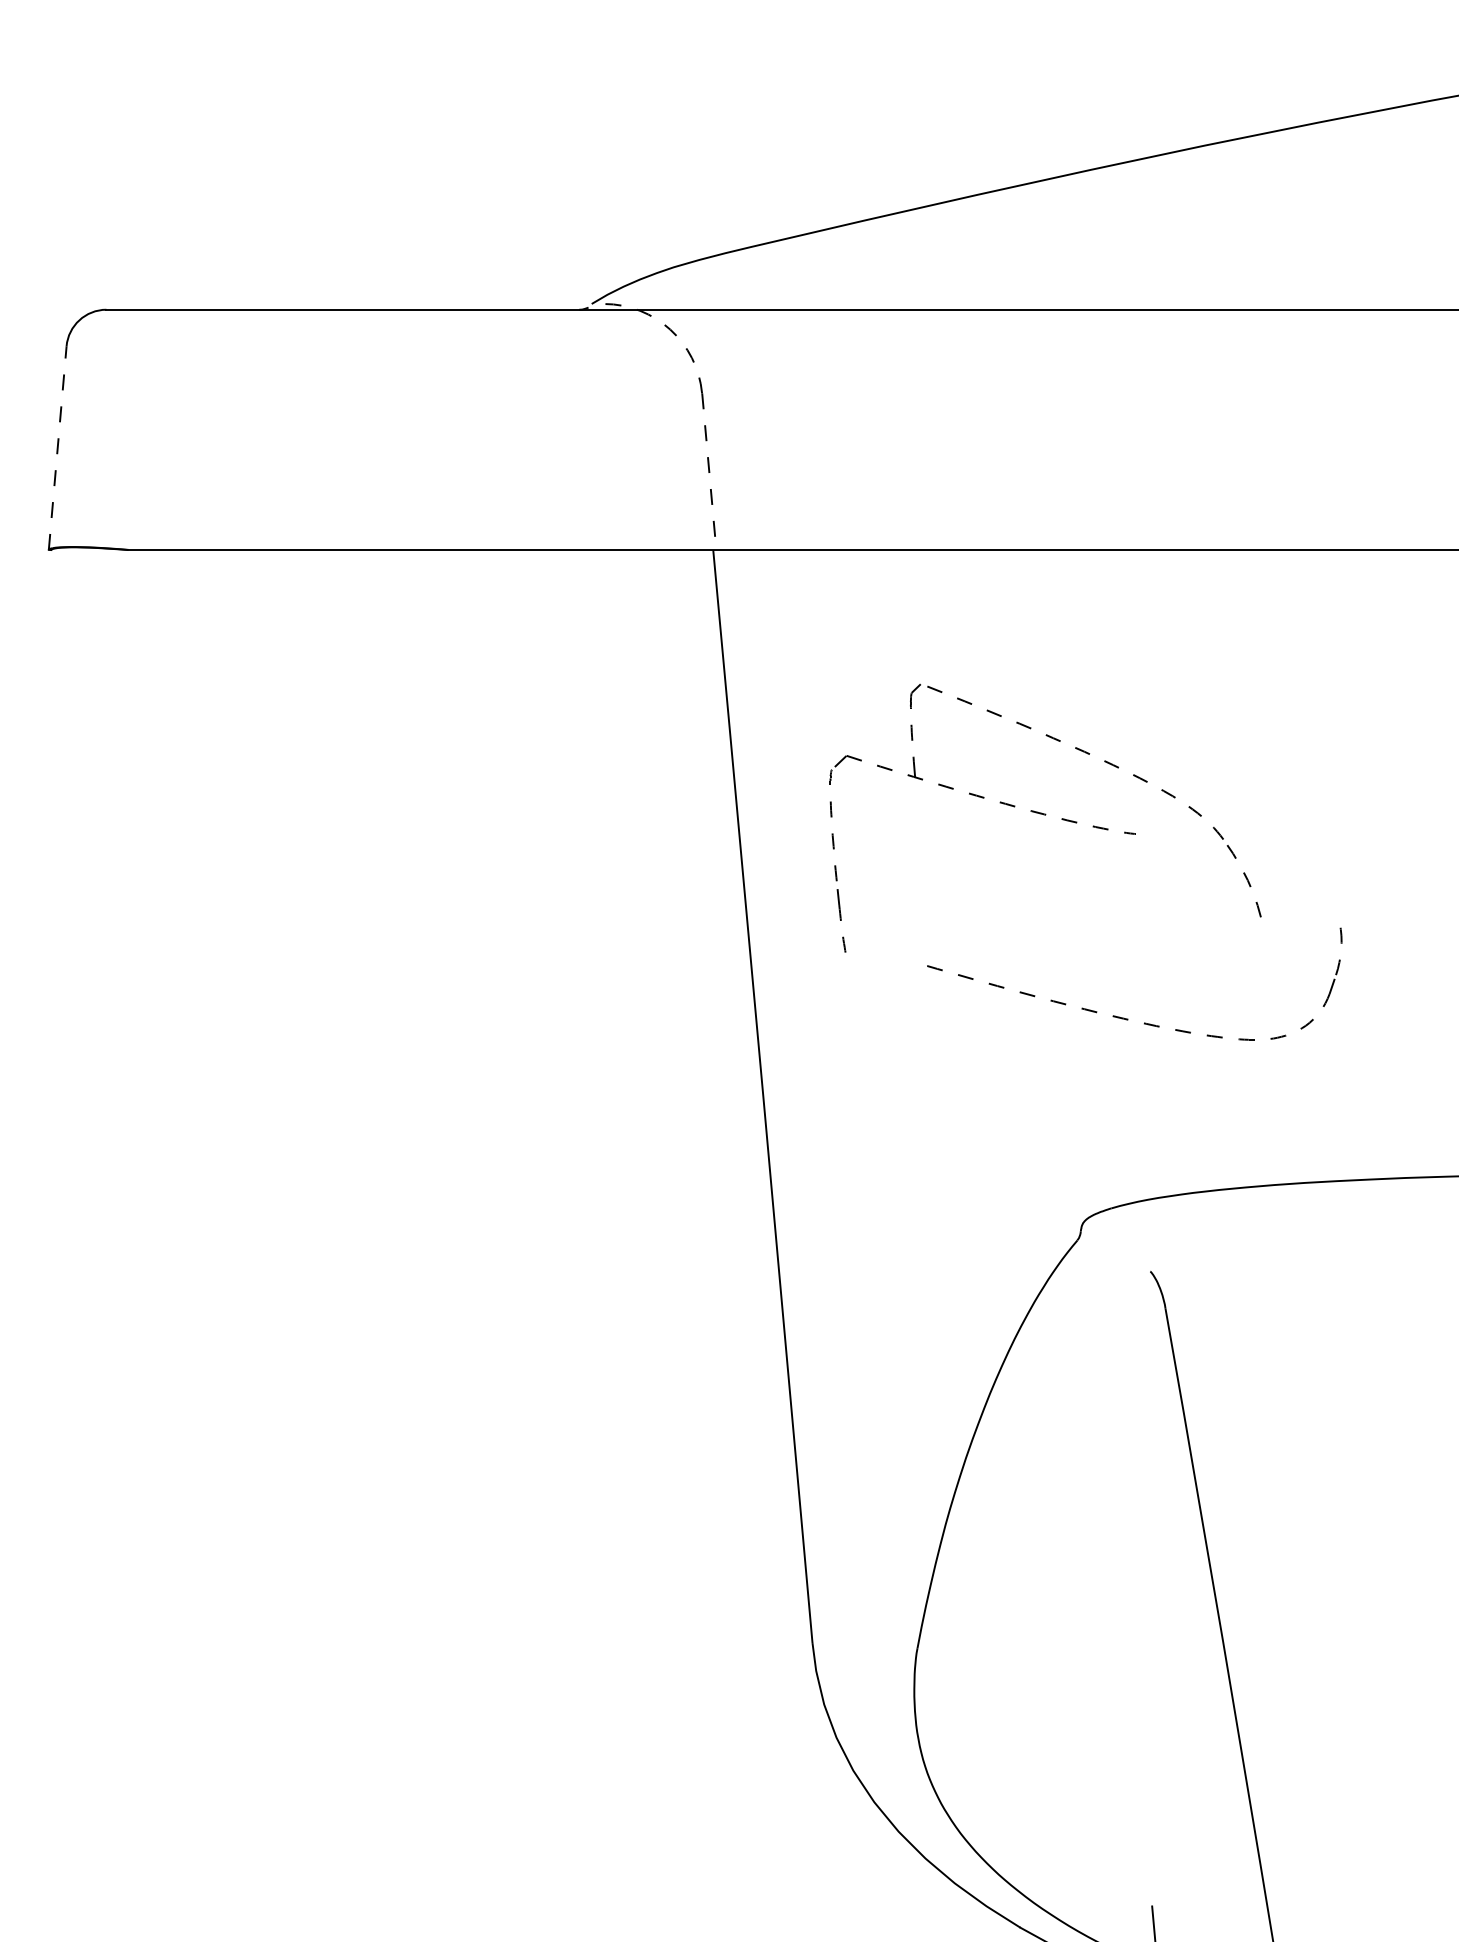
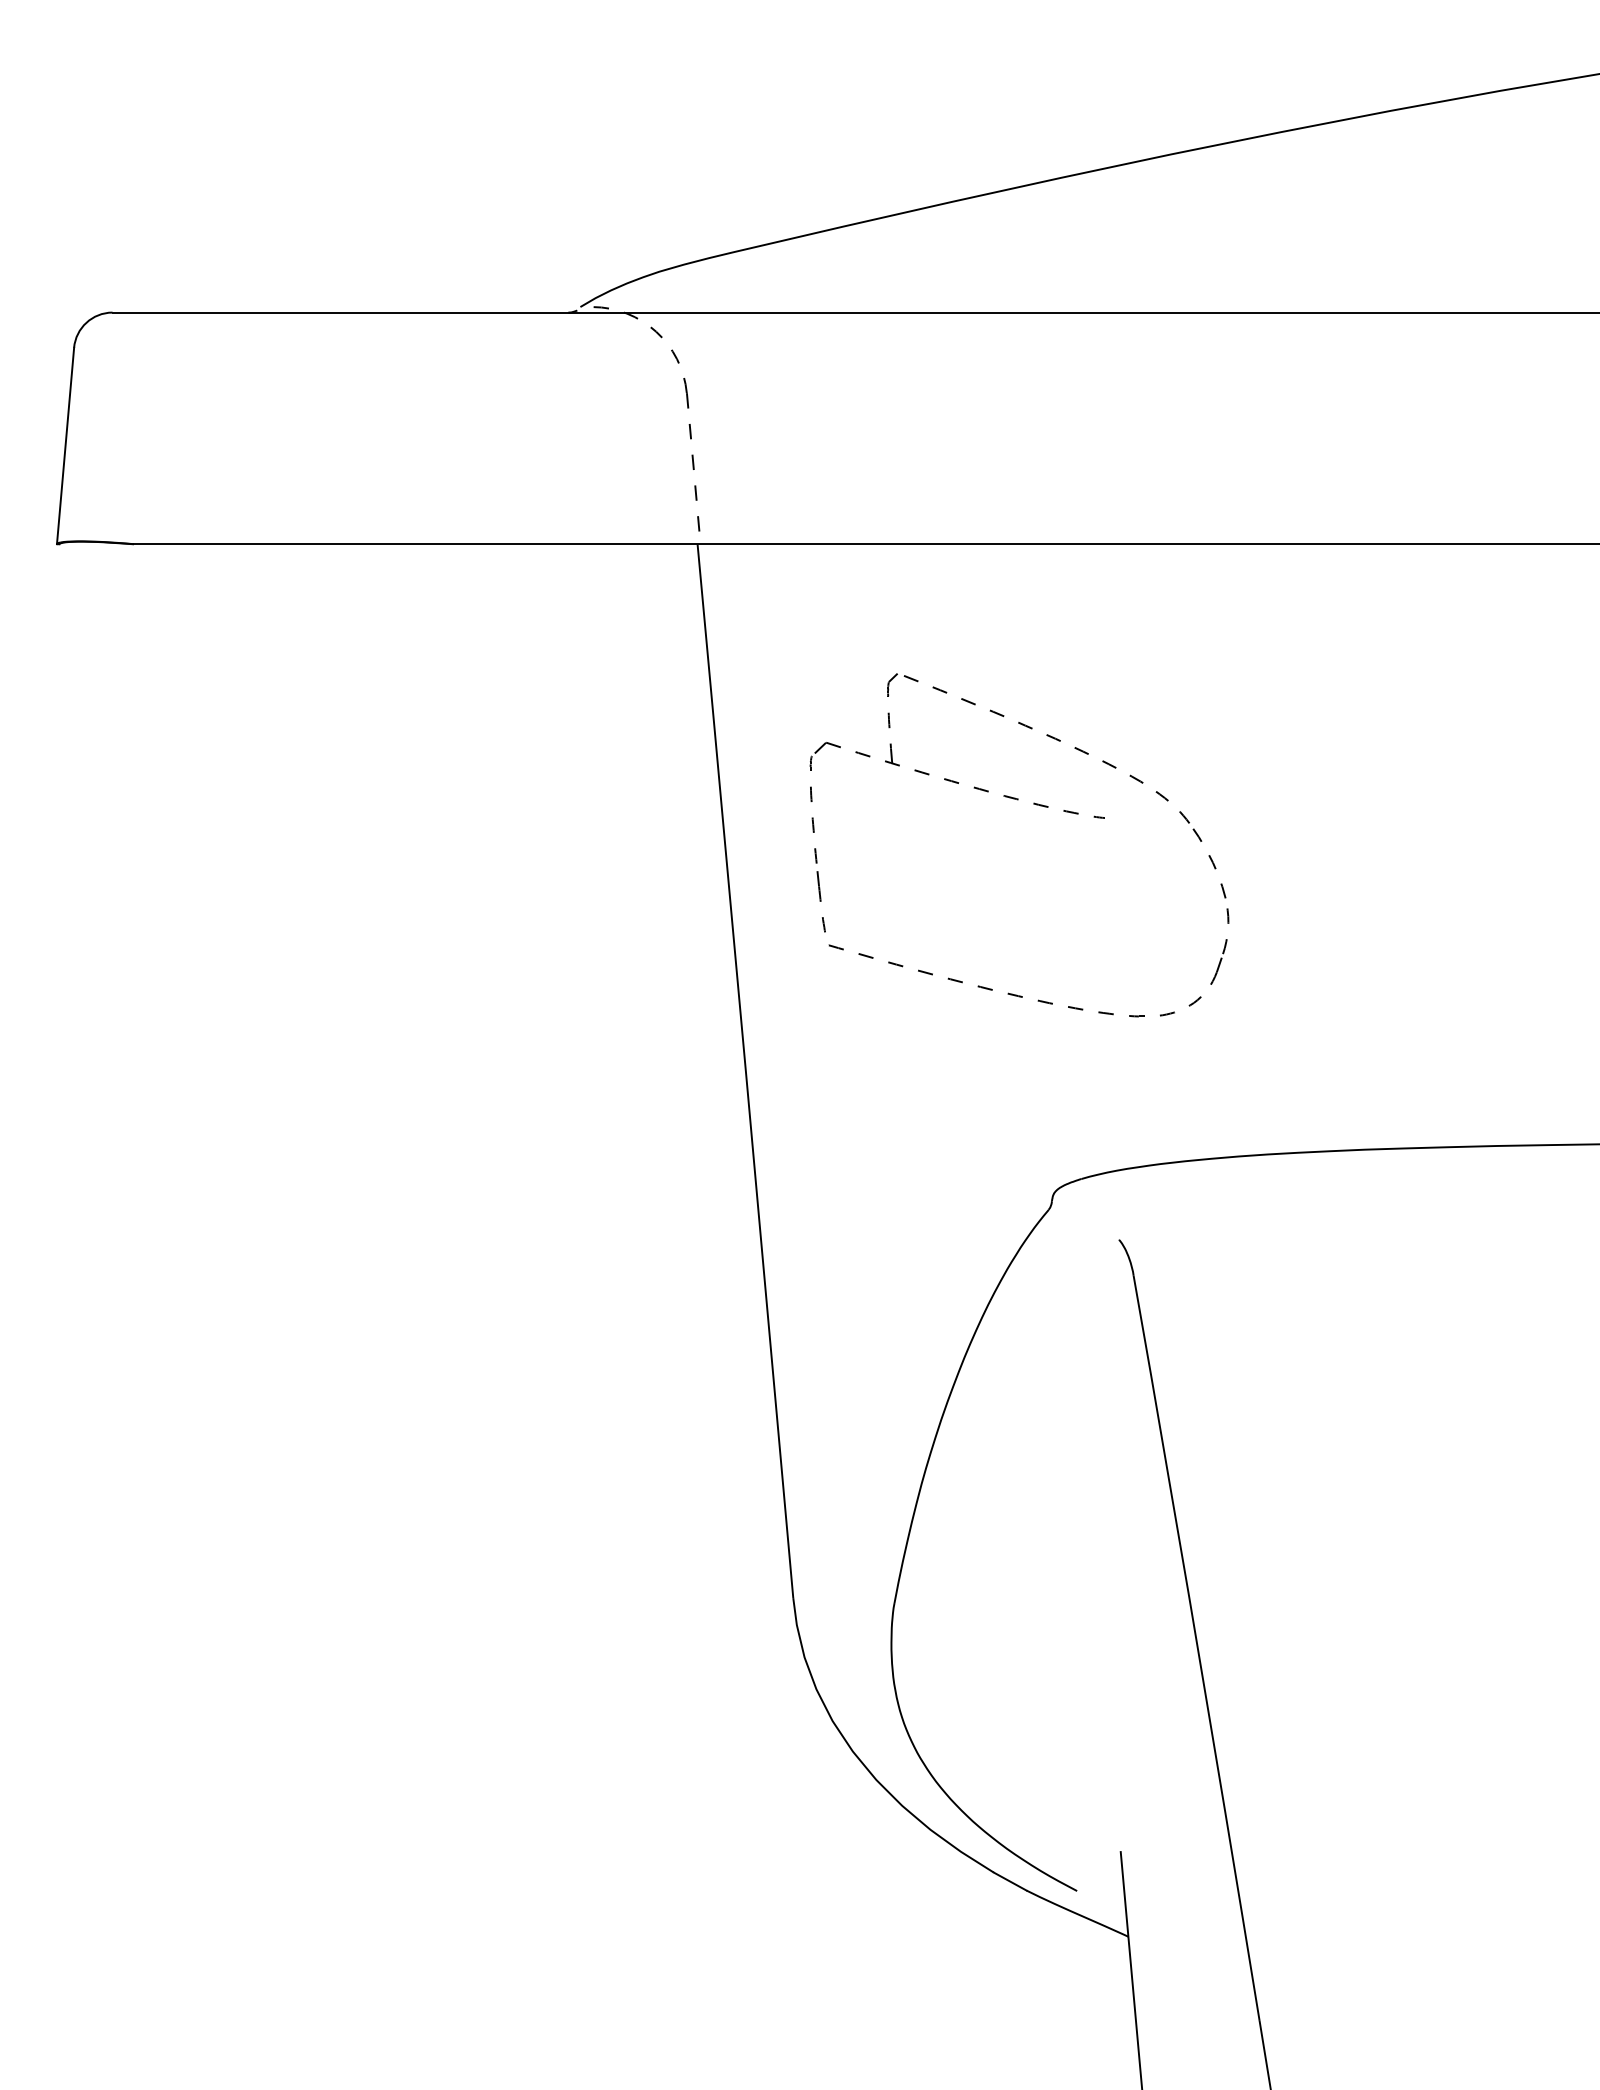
line: (57, 447) -> (65, 445), dashed -> solid
part: (1127, 1018) -> (1021, 995), moved

